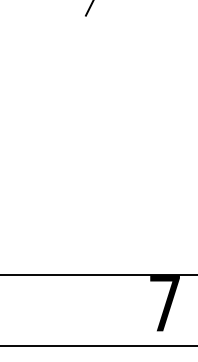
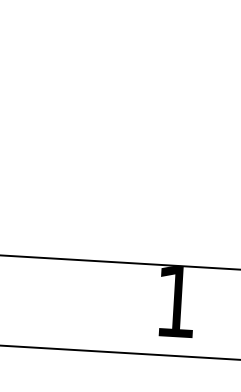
text: (164, 303) -> (175, 301), 7 -> 1

